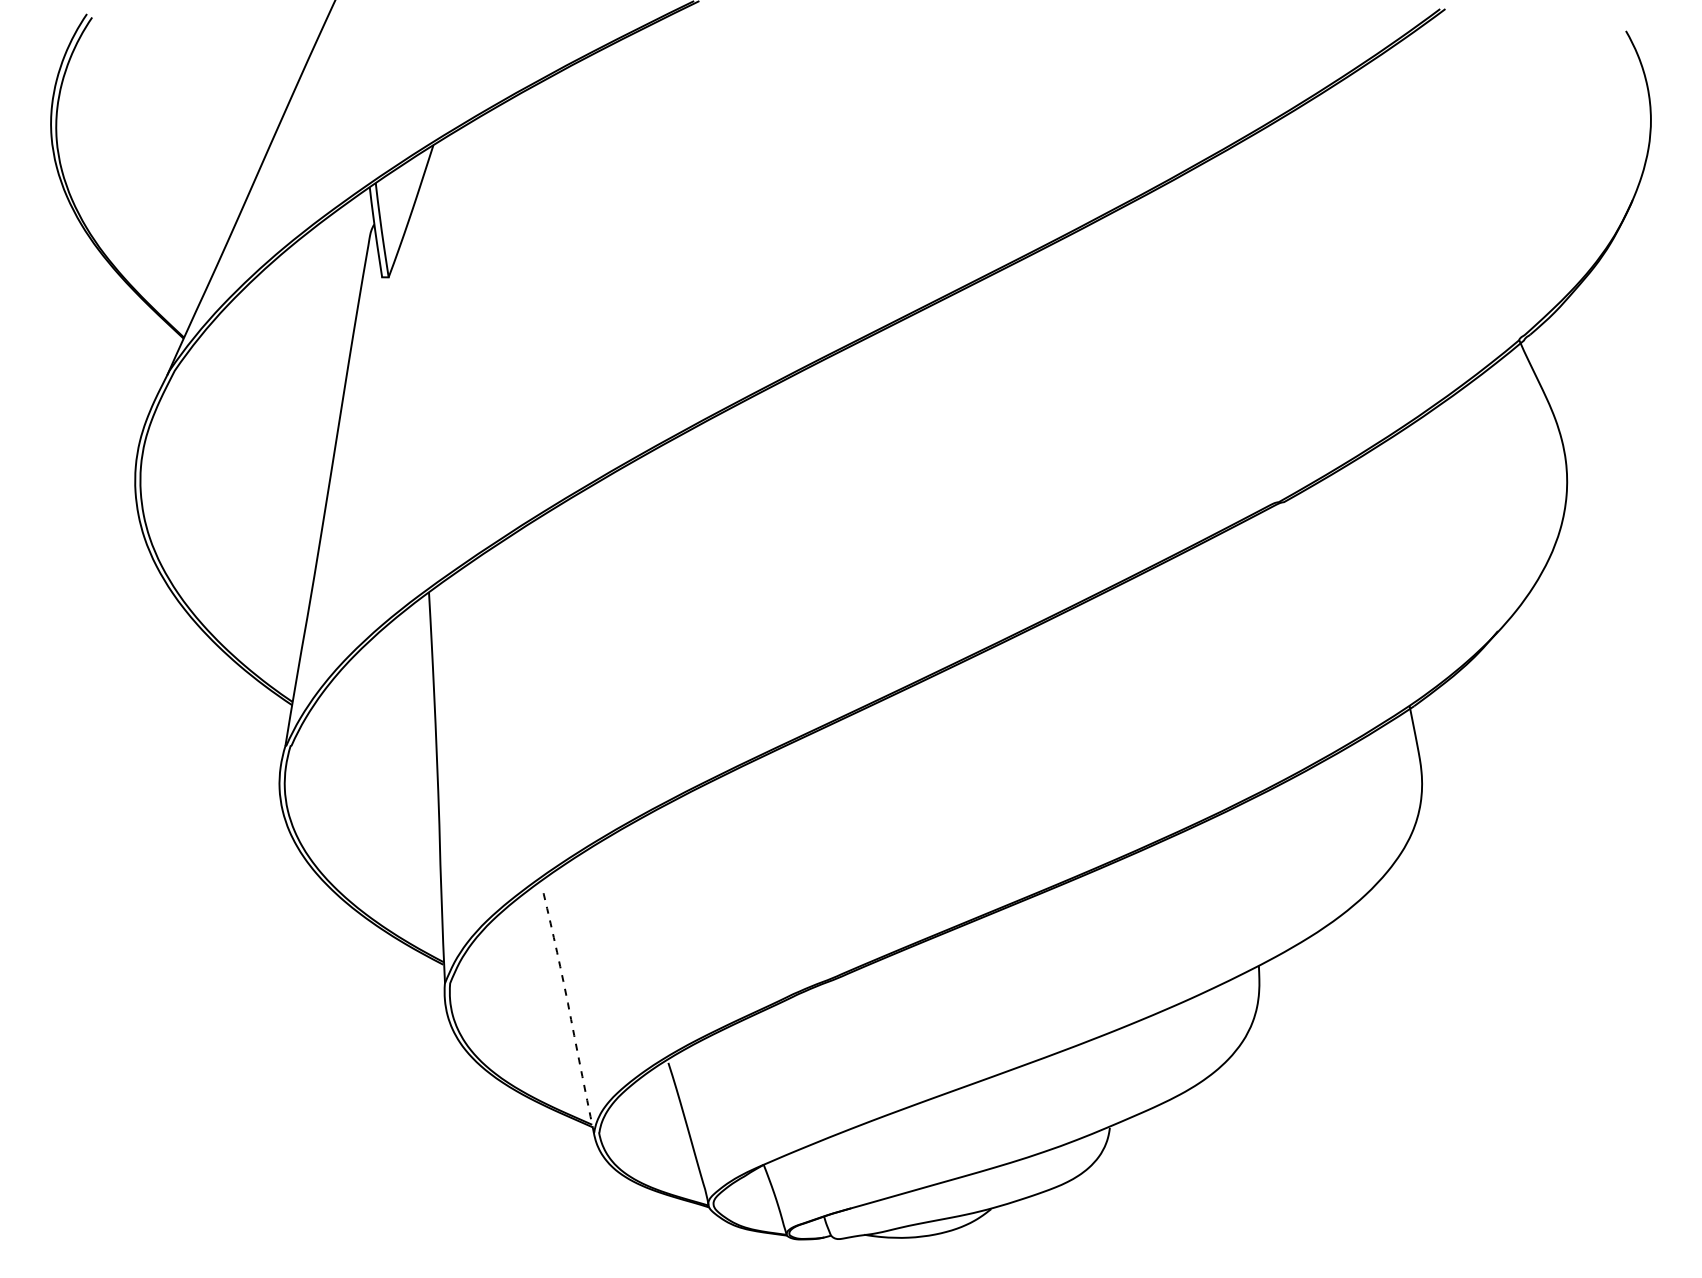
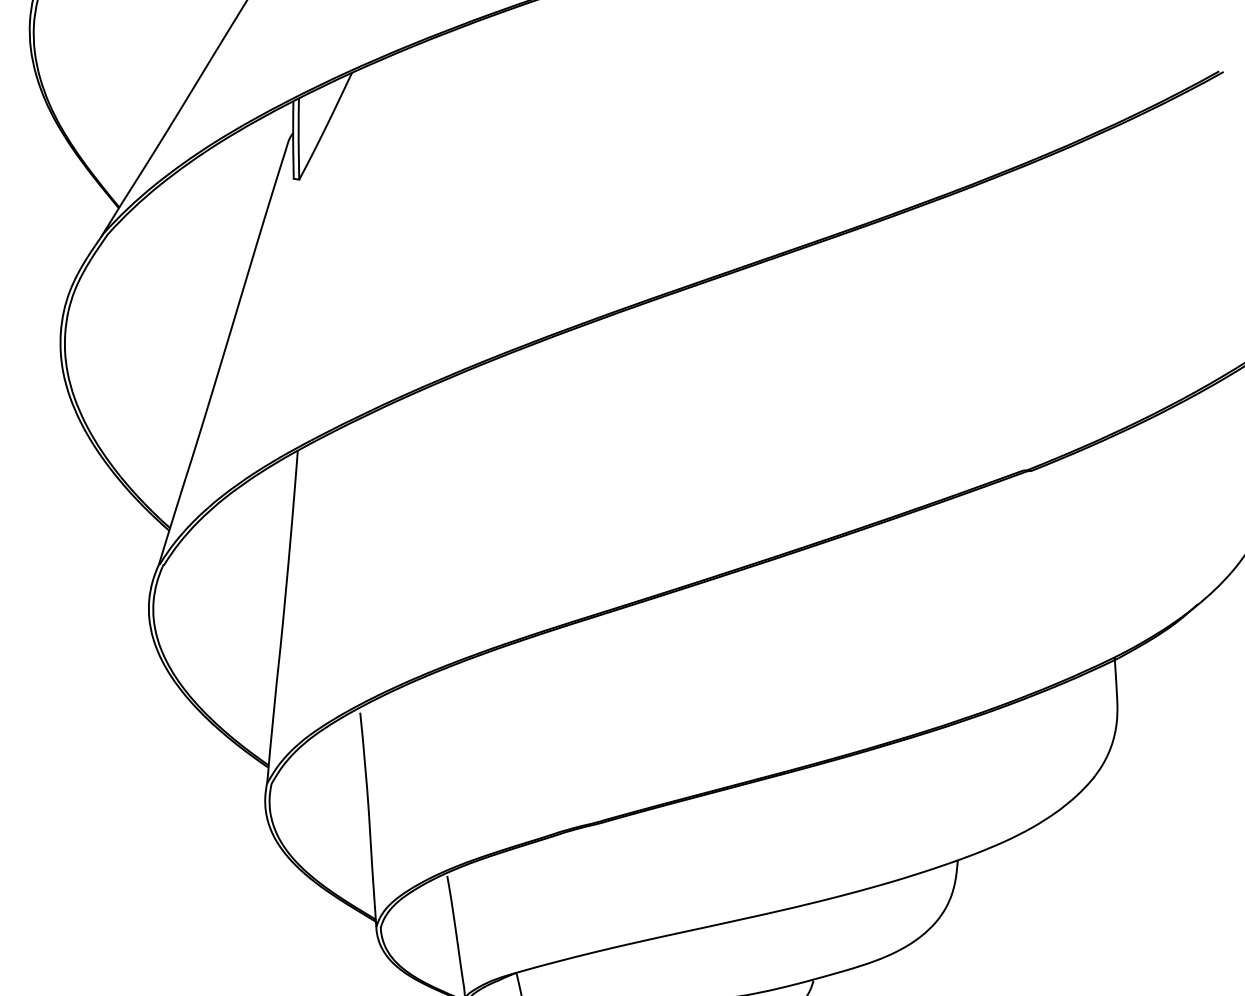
line: (569, 1009) -> (369, 819), dashed -> solid

